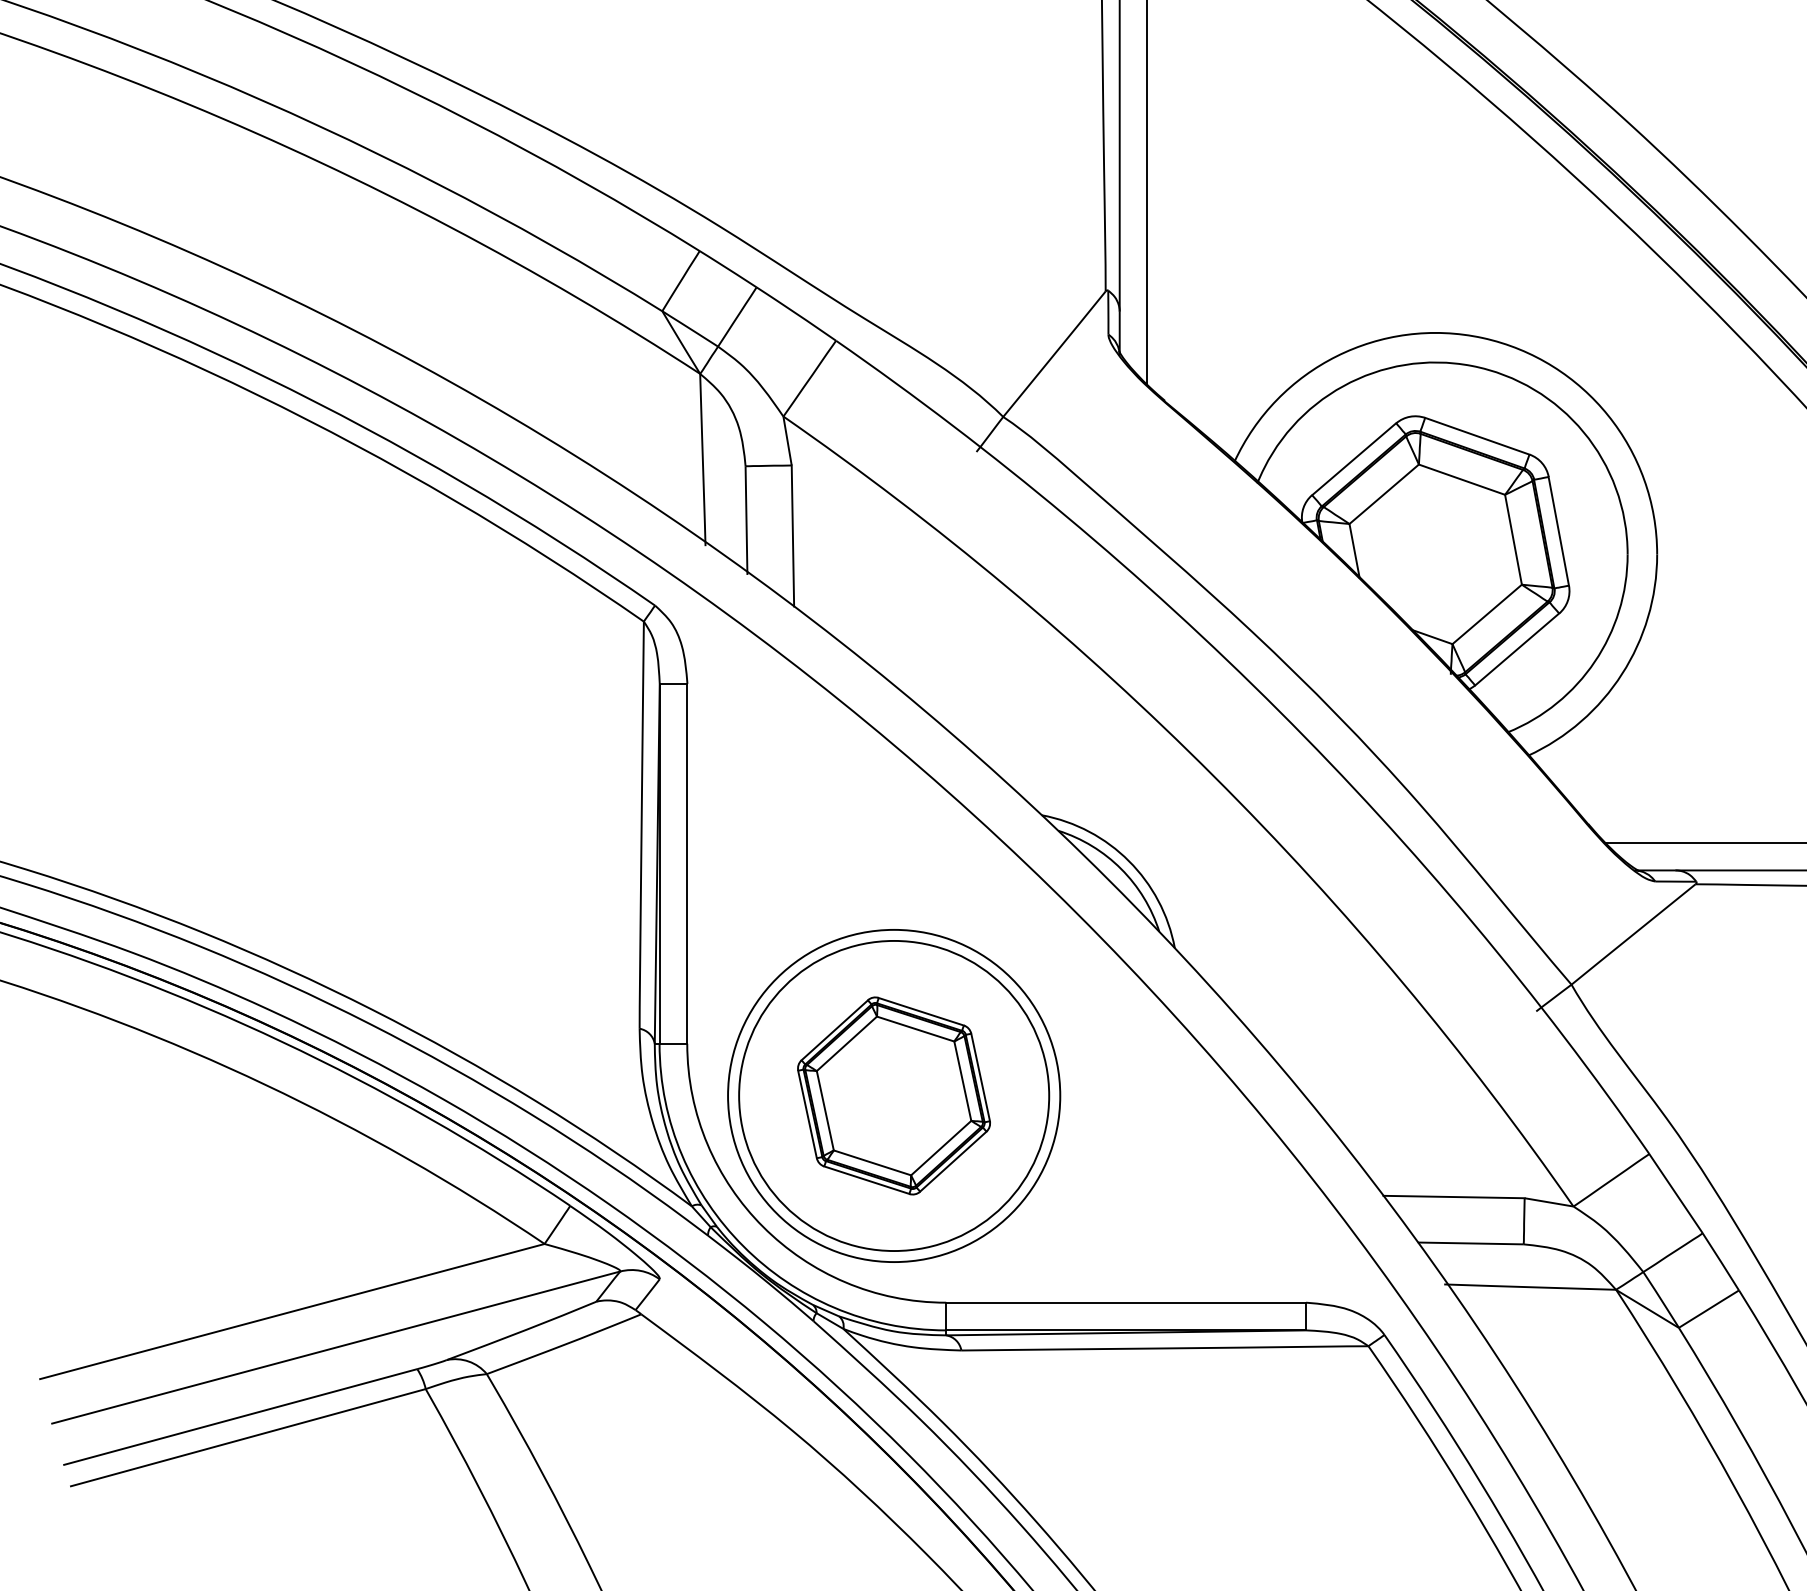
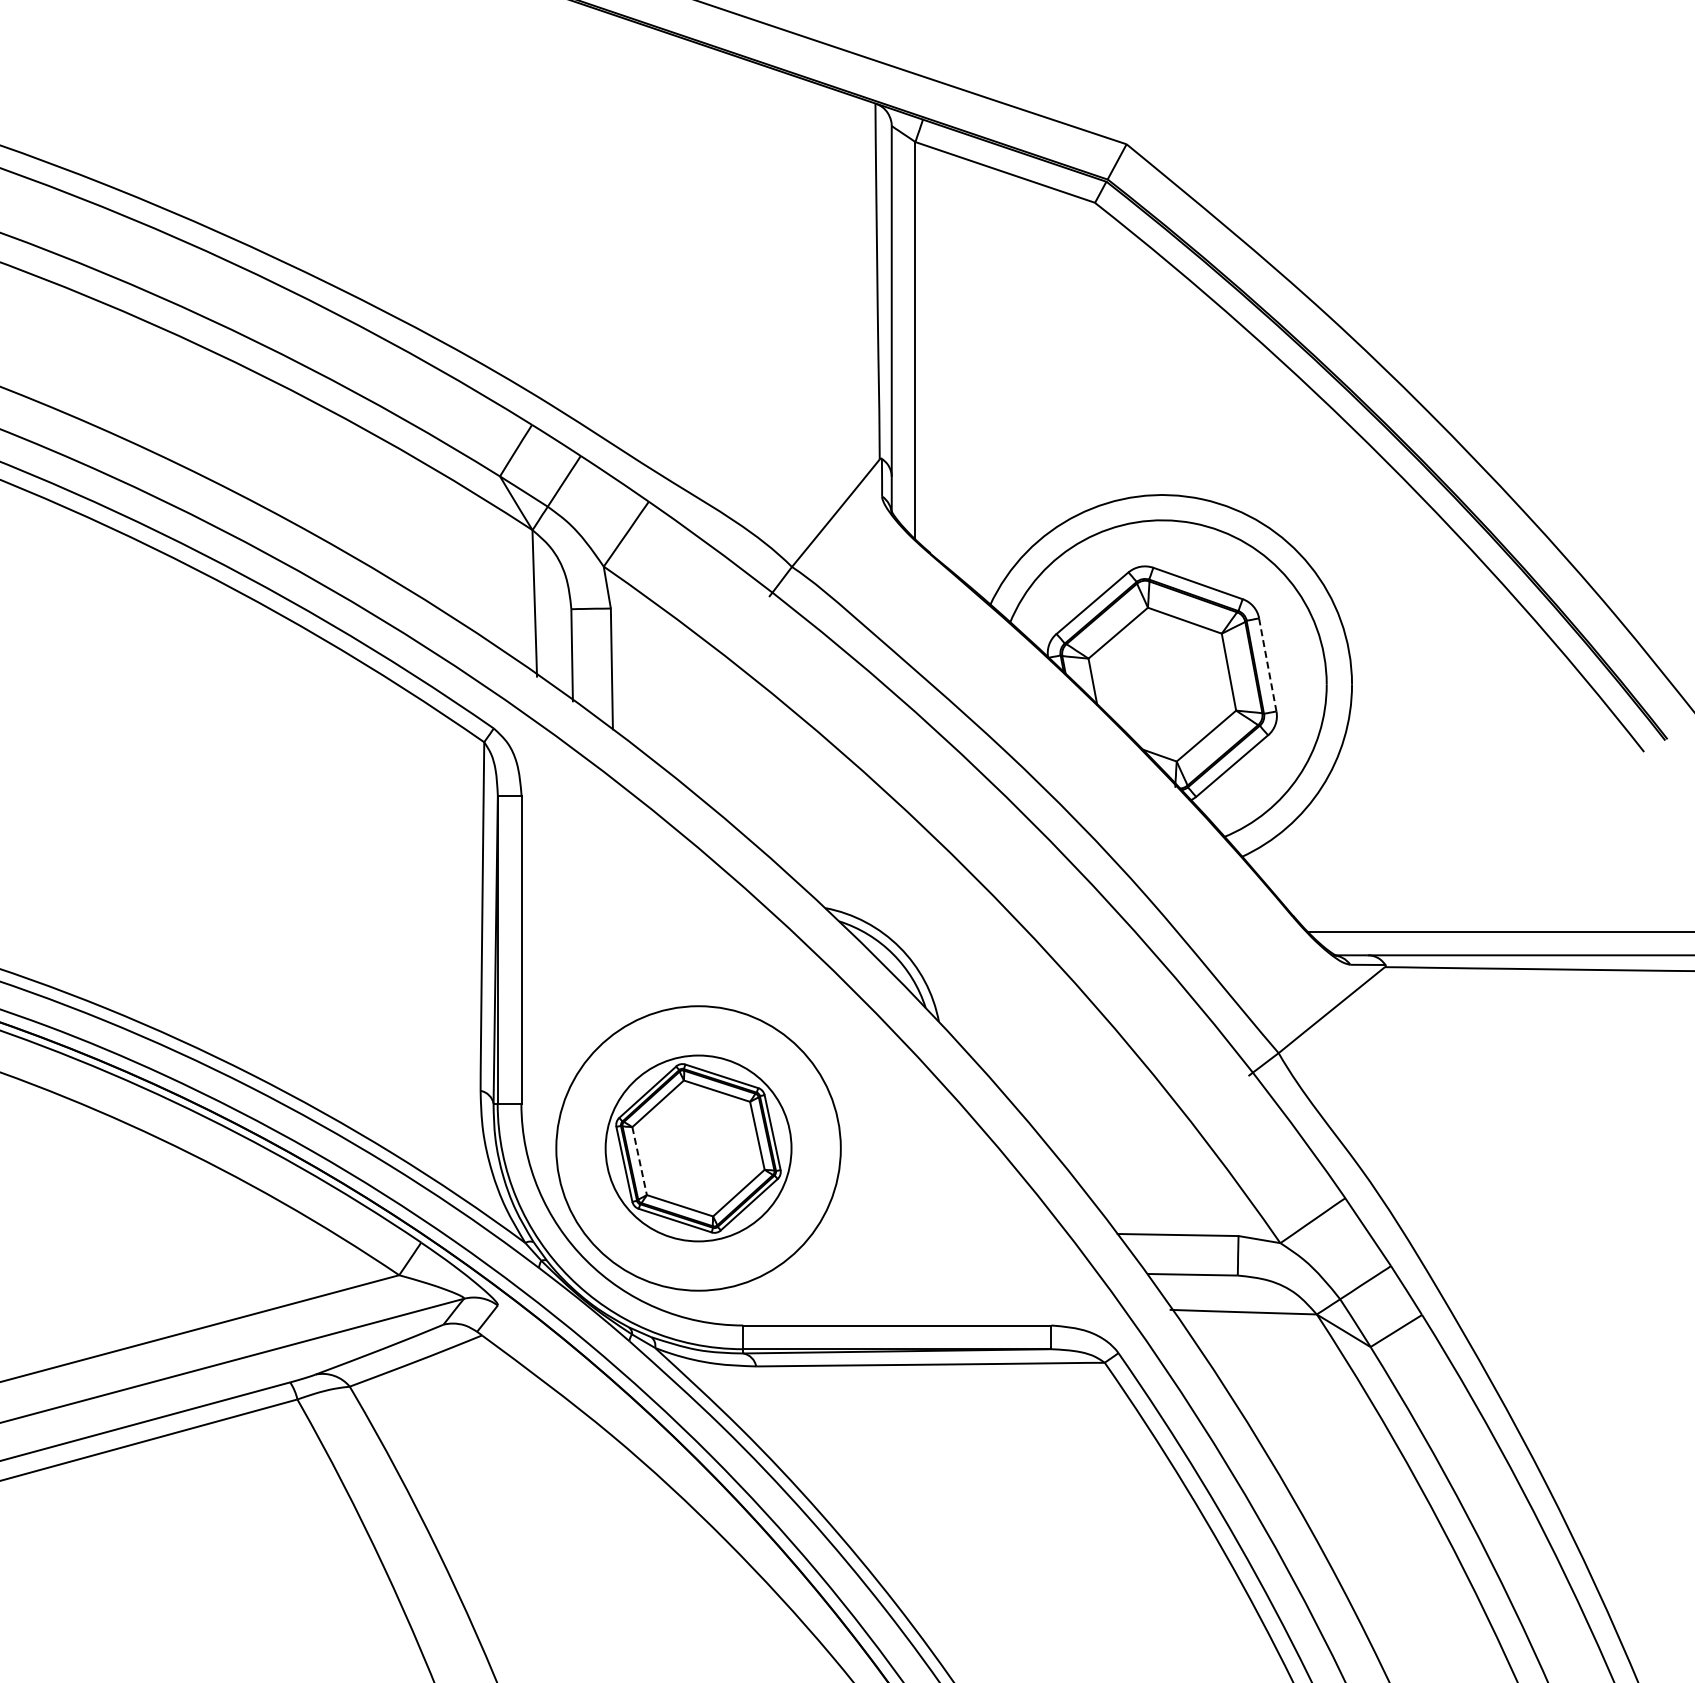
line: (1558, 532) -> (1267, 665), solid -> dashed
circle: (894, 1096) -> (698, 1148), size x0.7
line: (825, 1111) -> (639, 1161), solid -> dashed

